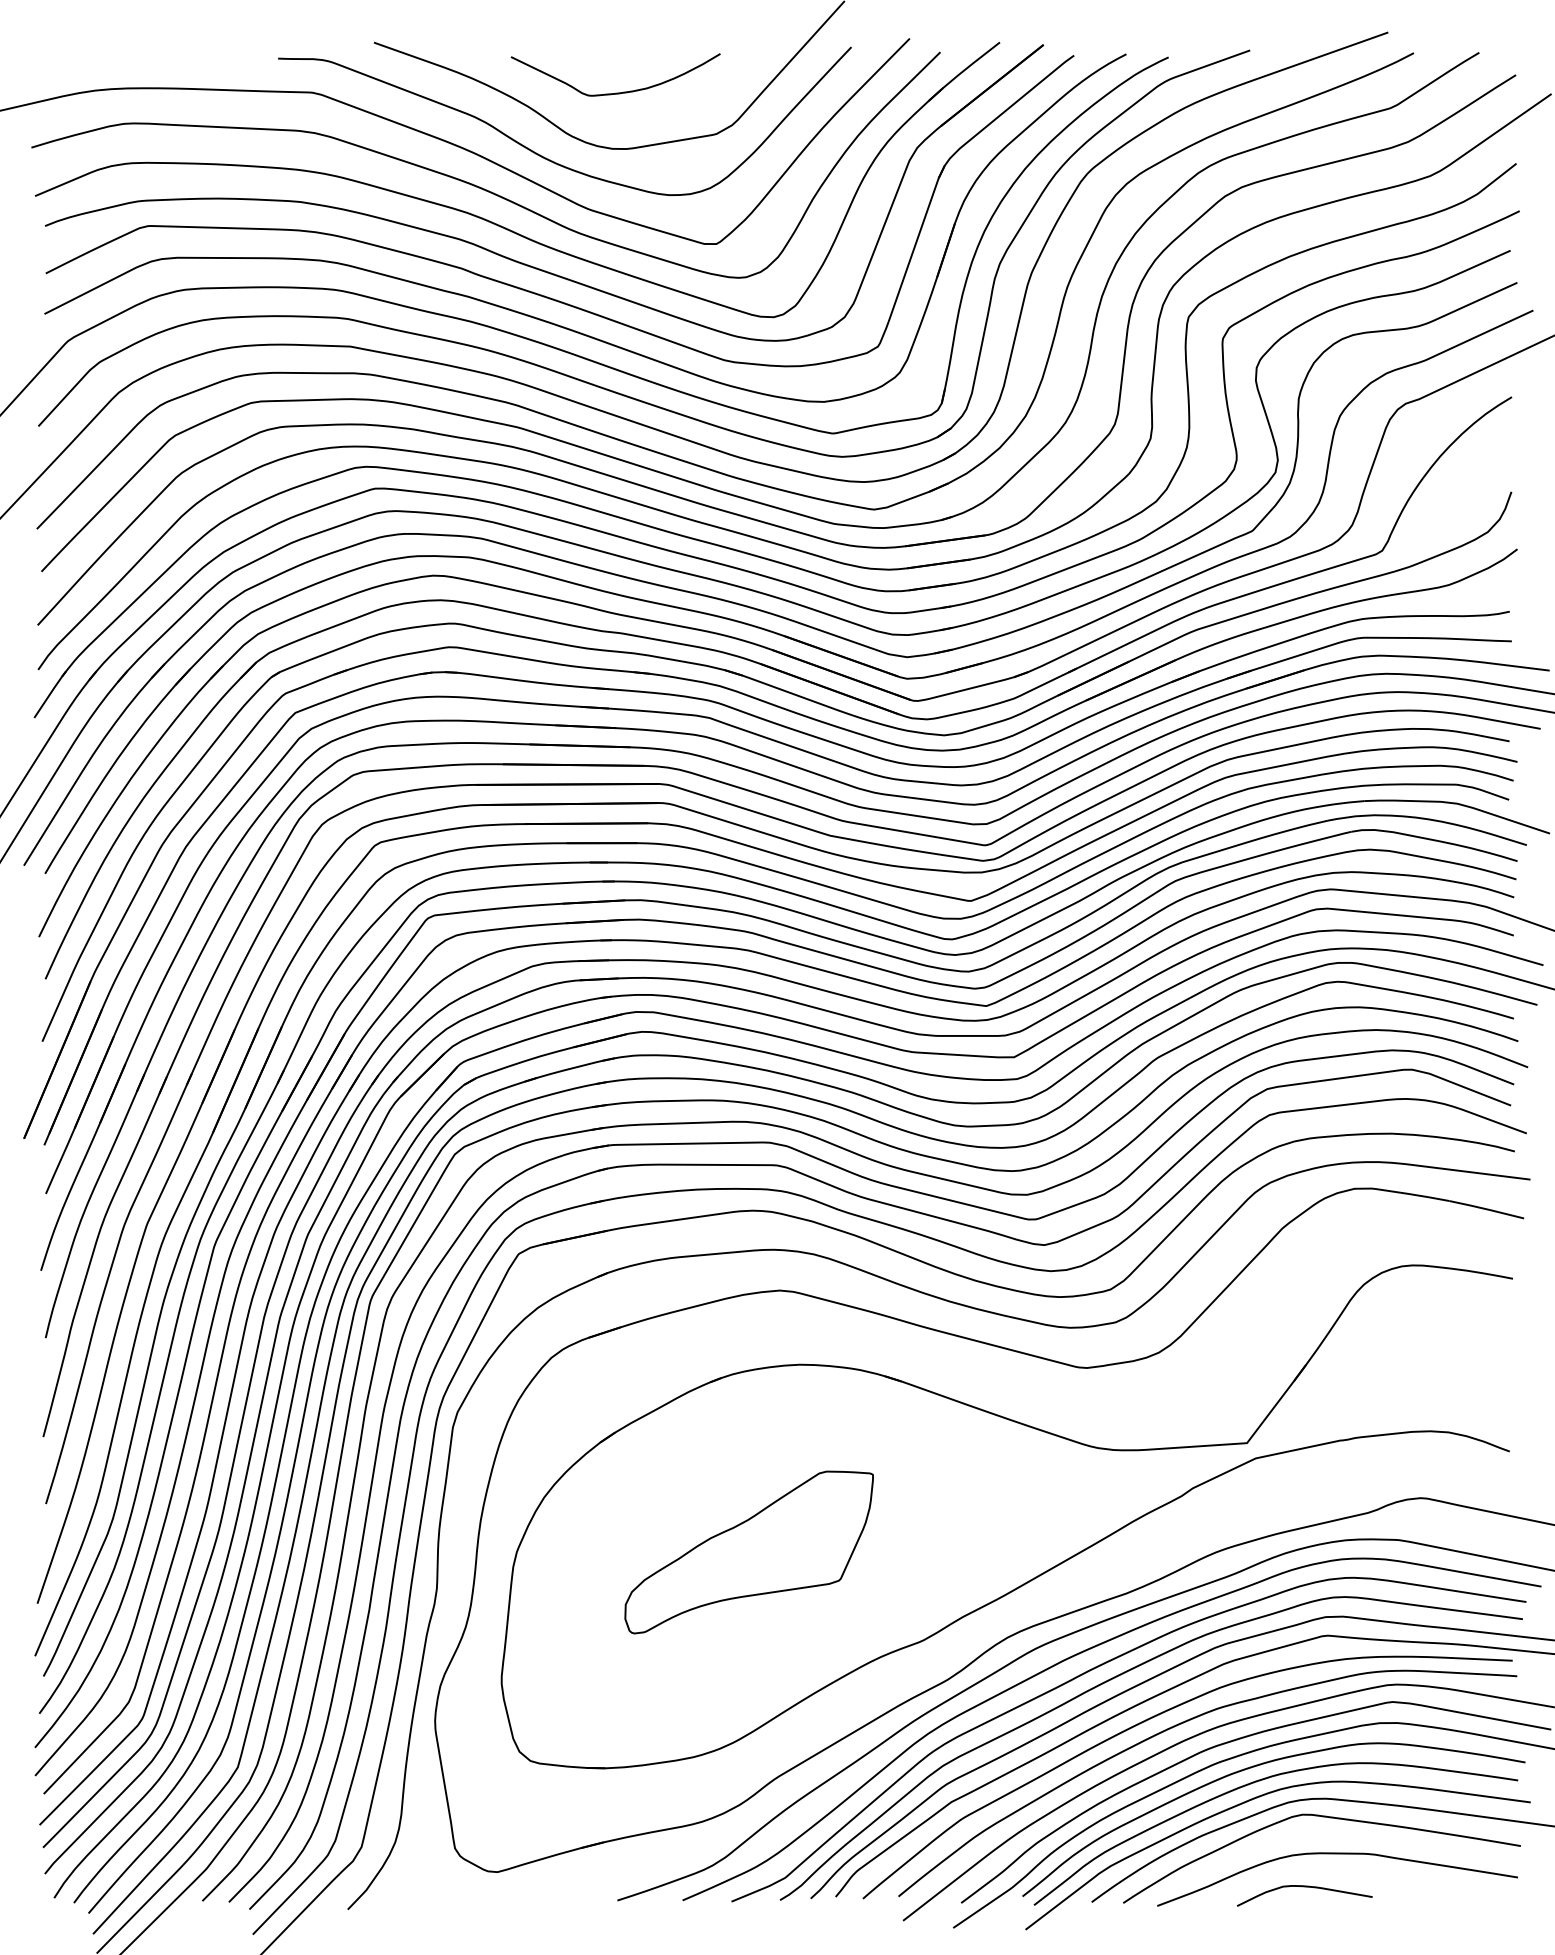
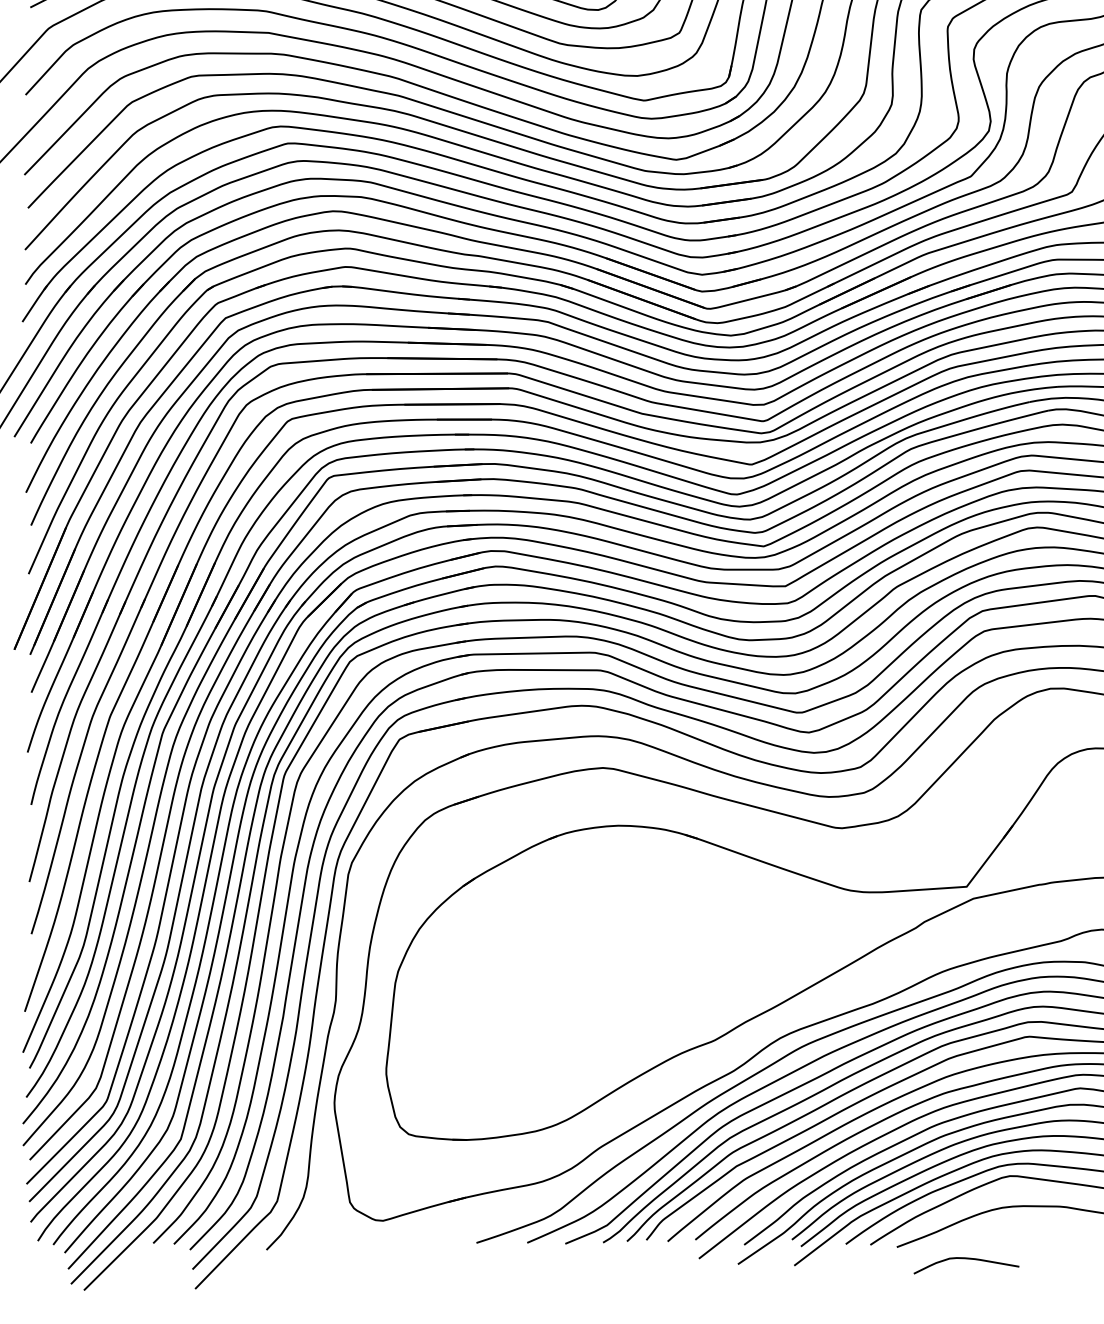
part: (748, 1552) -> (578, 971), removed
curve: (1304, 1887) -> (966, 1259), moved

